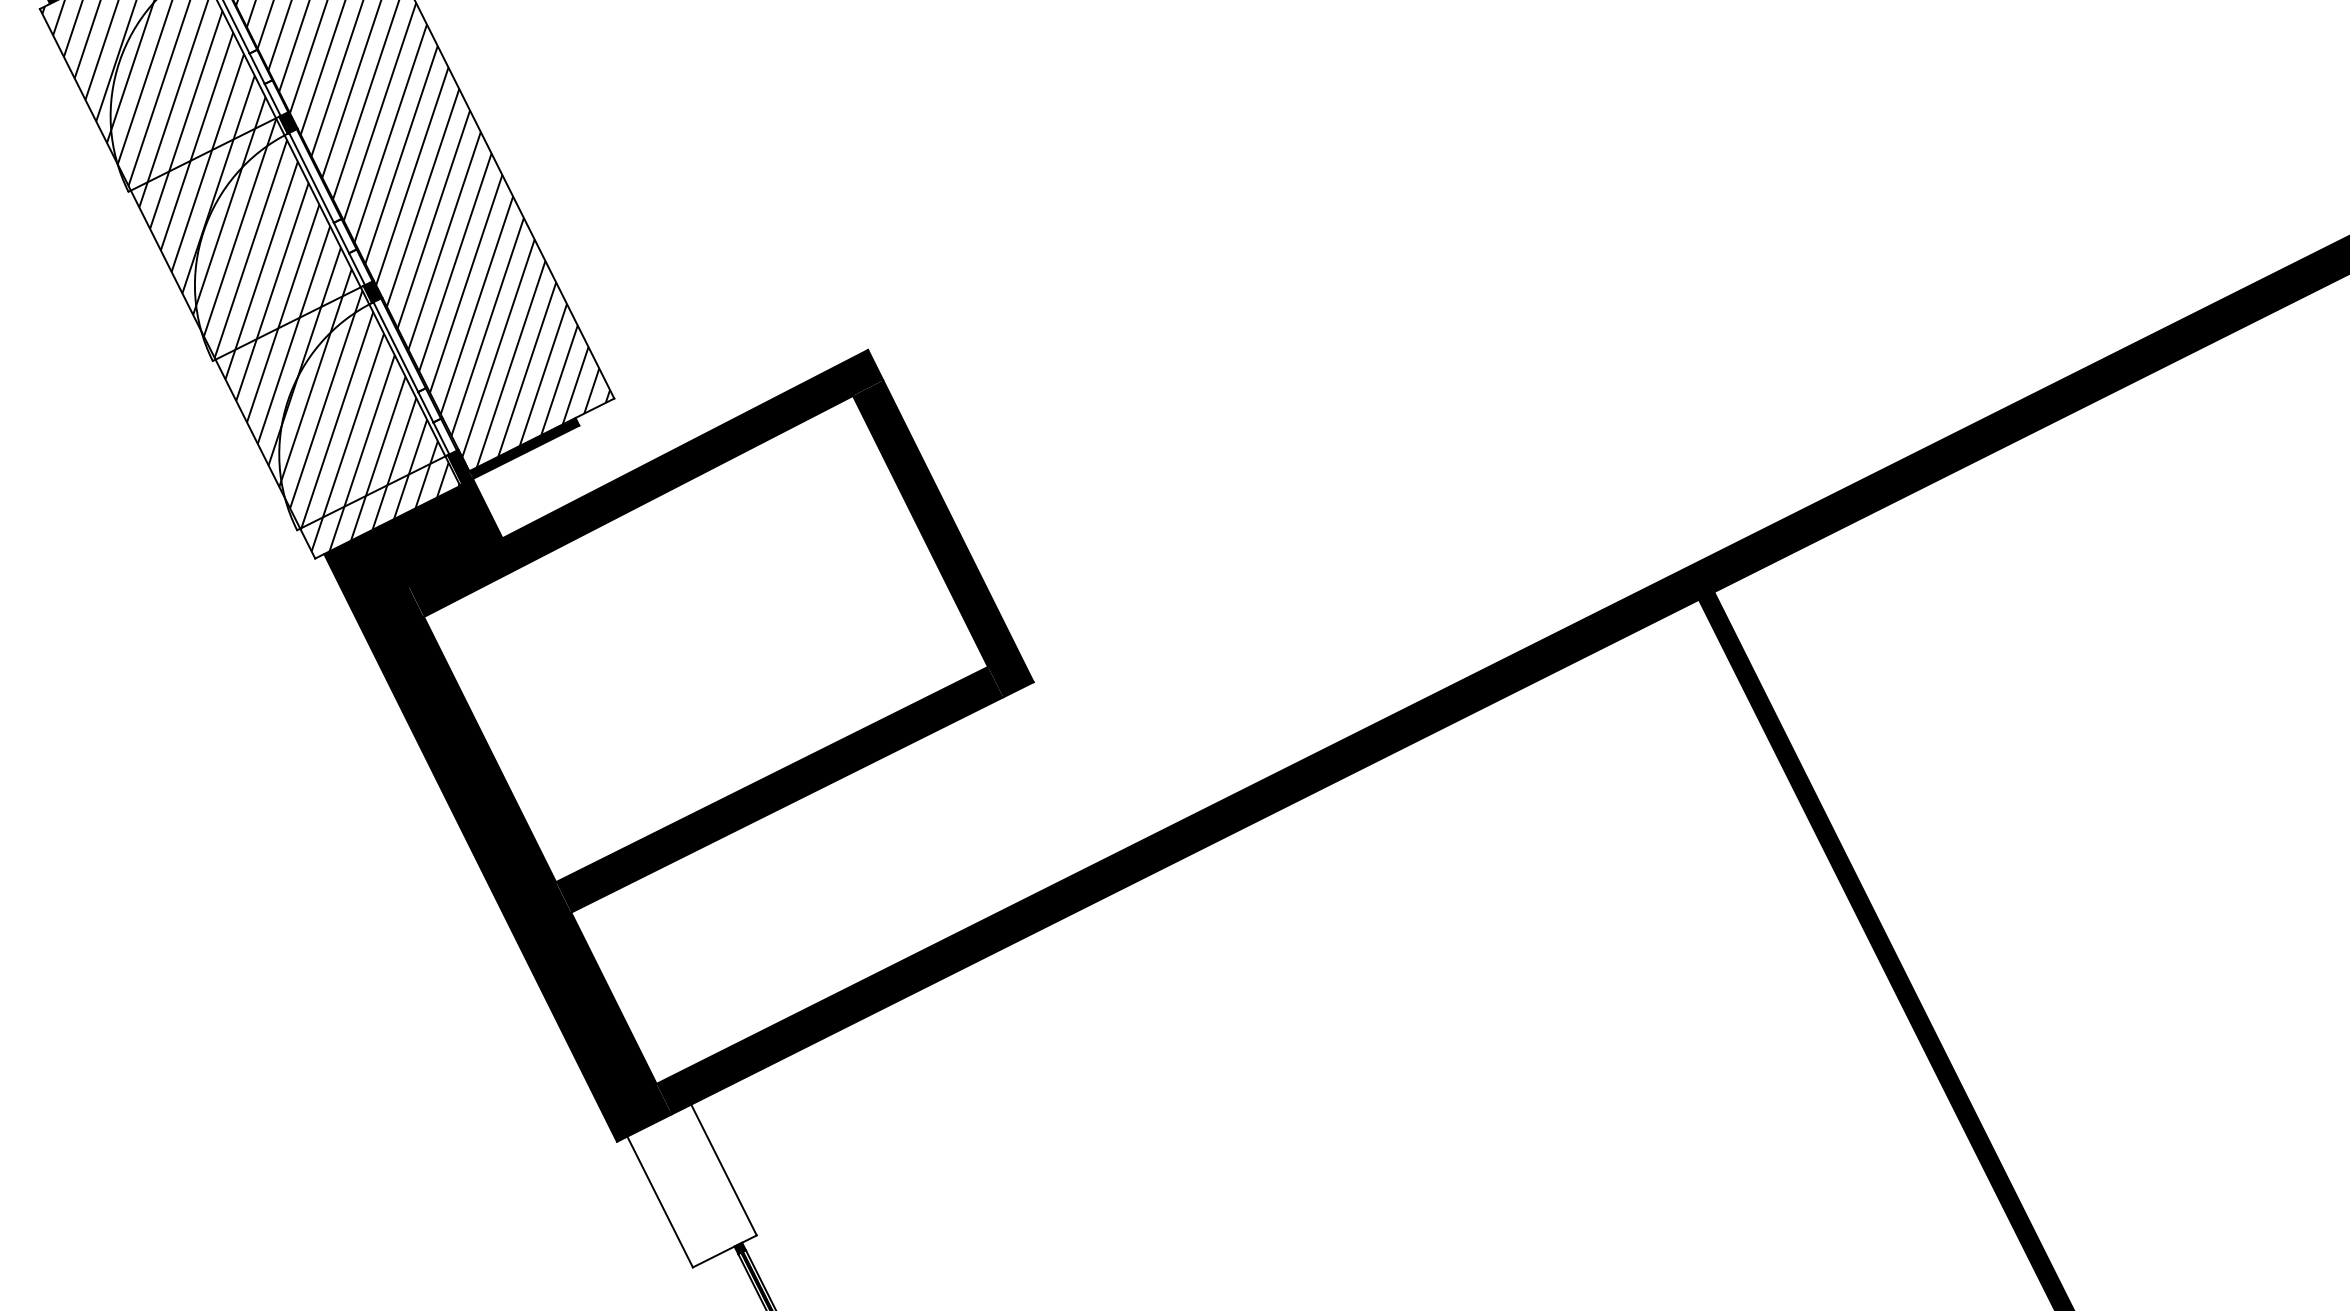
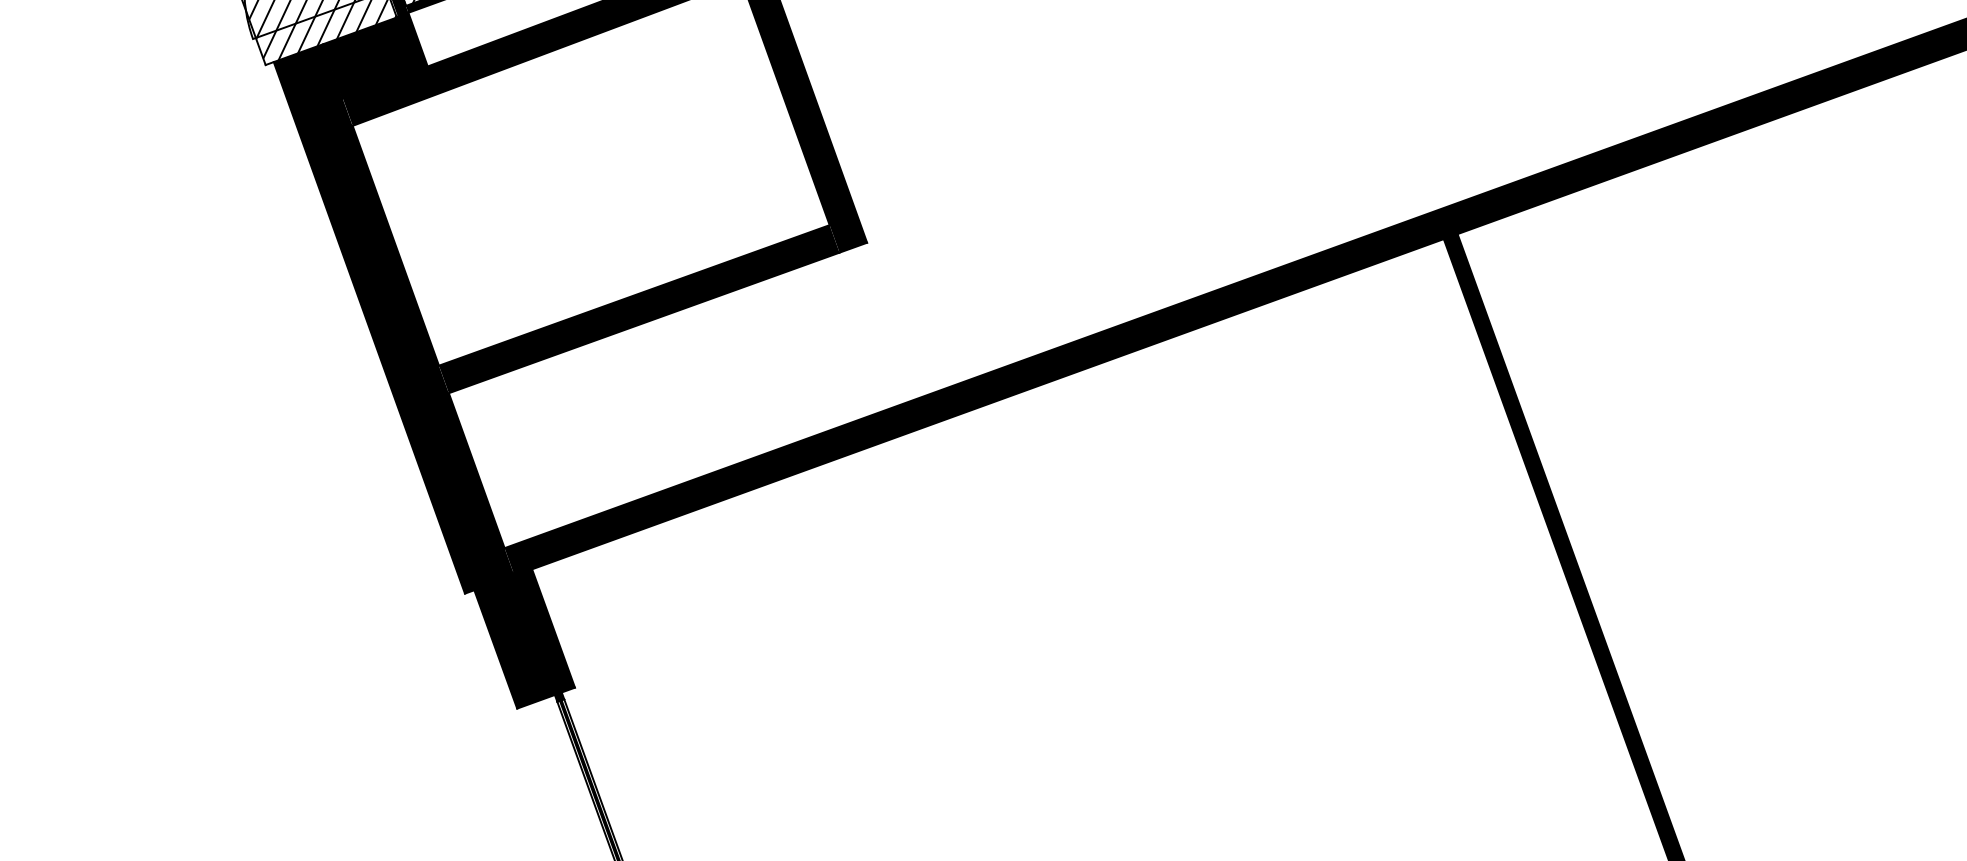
fill: (690, 1184) -> (523, 637), added

